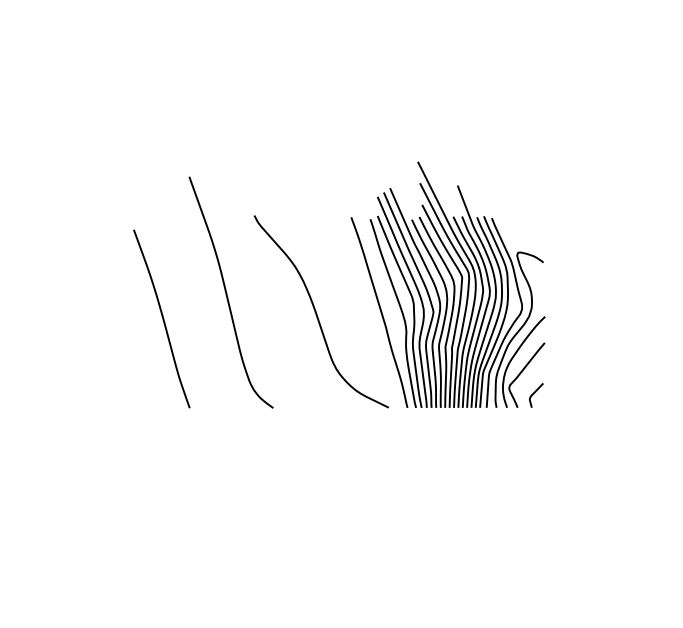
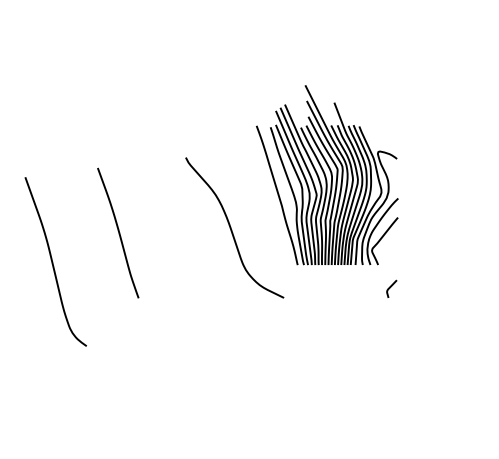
part: (448, 285) -> (327, 175), moved
curve: (227, 293) -> (53, 262), moved

